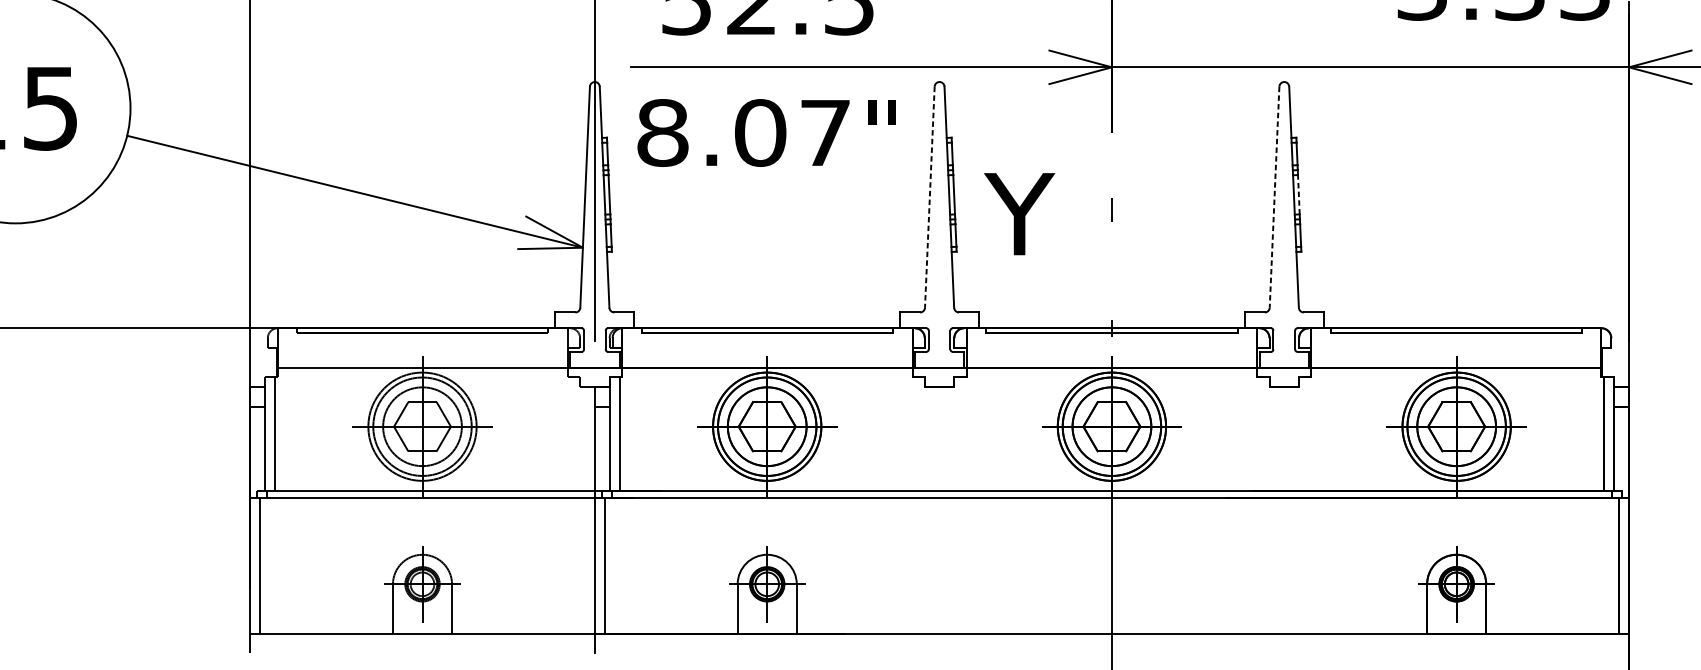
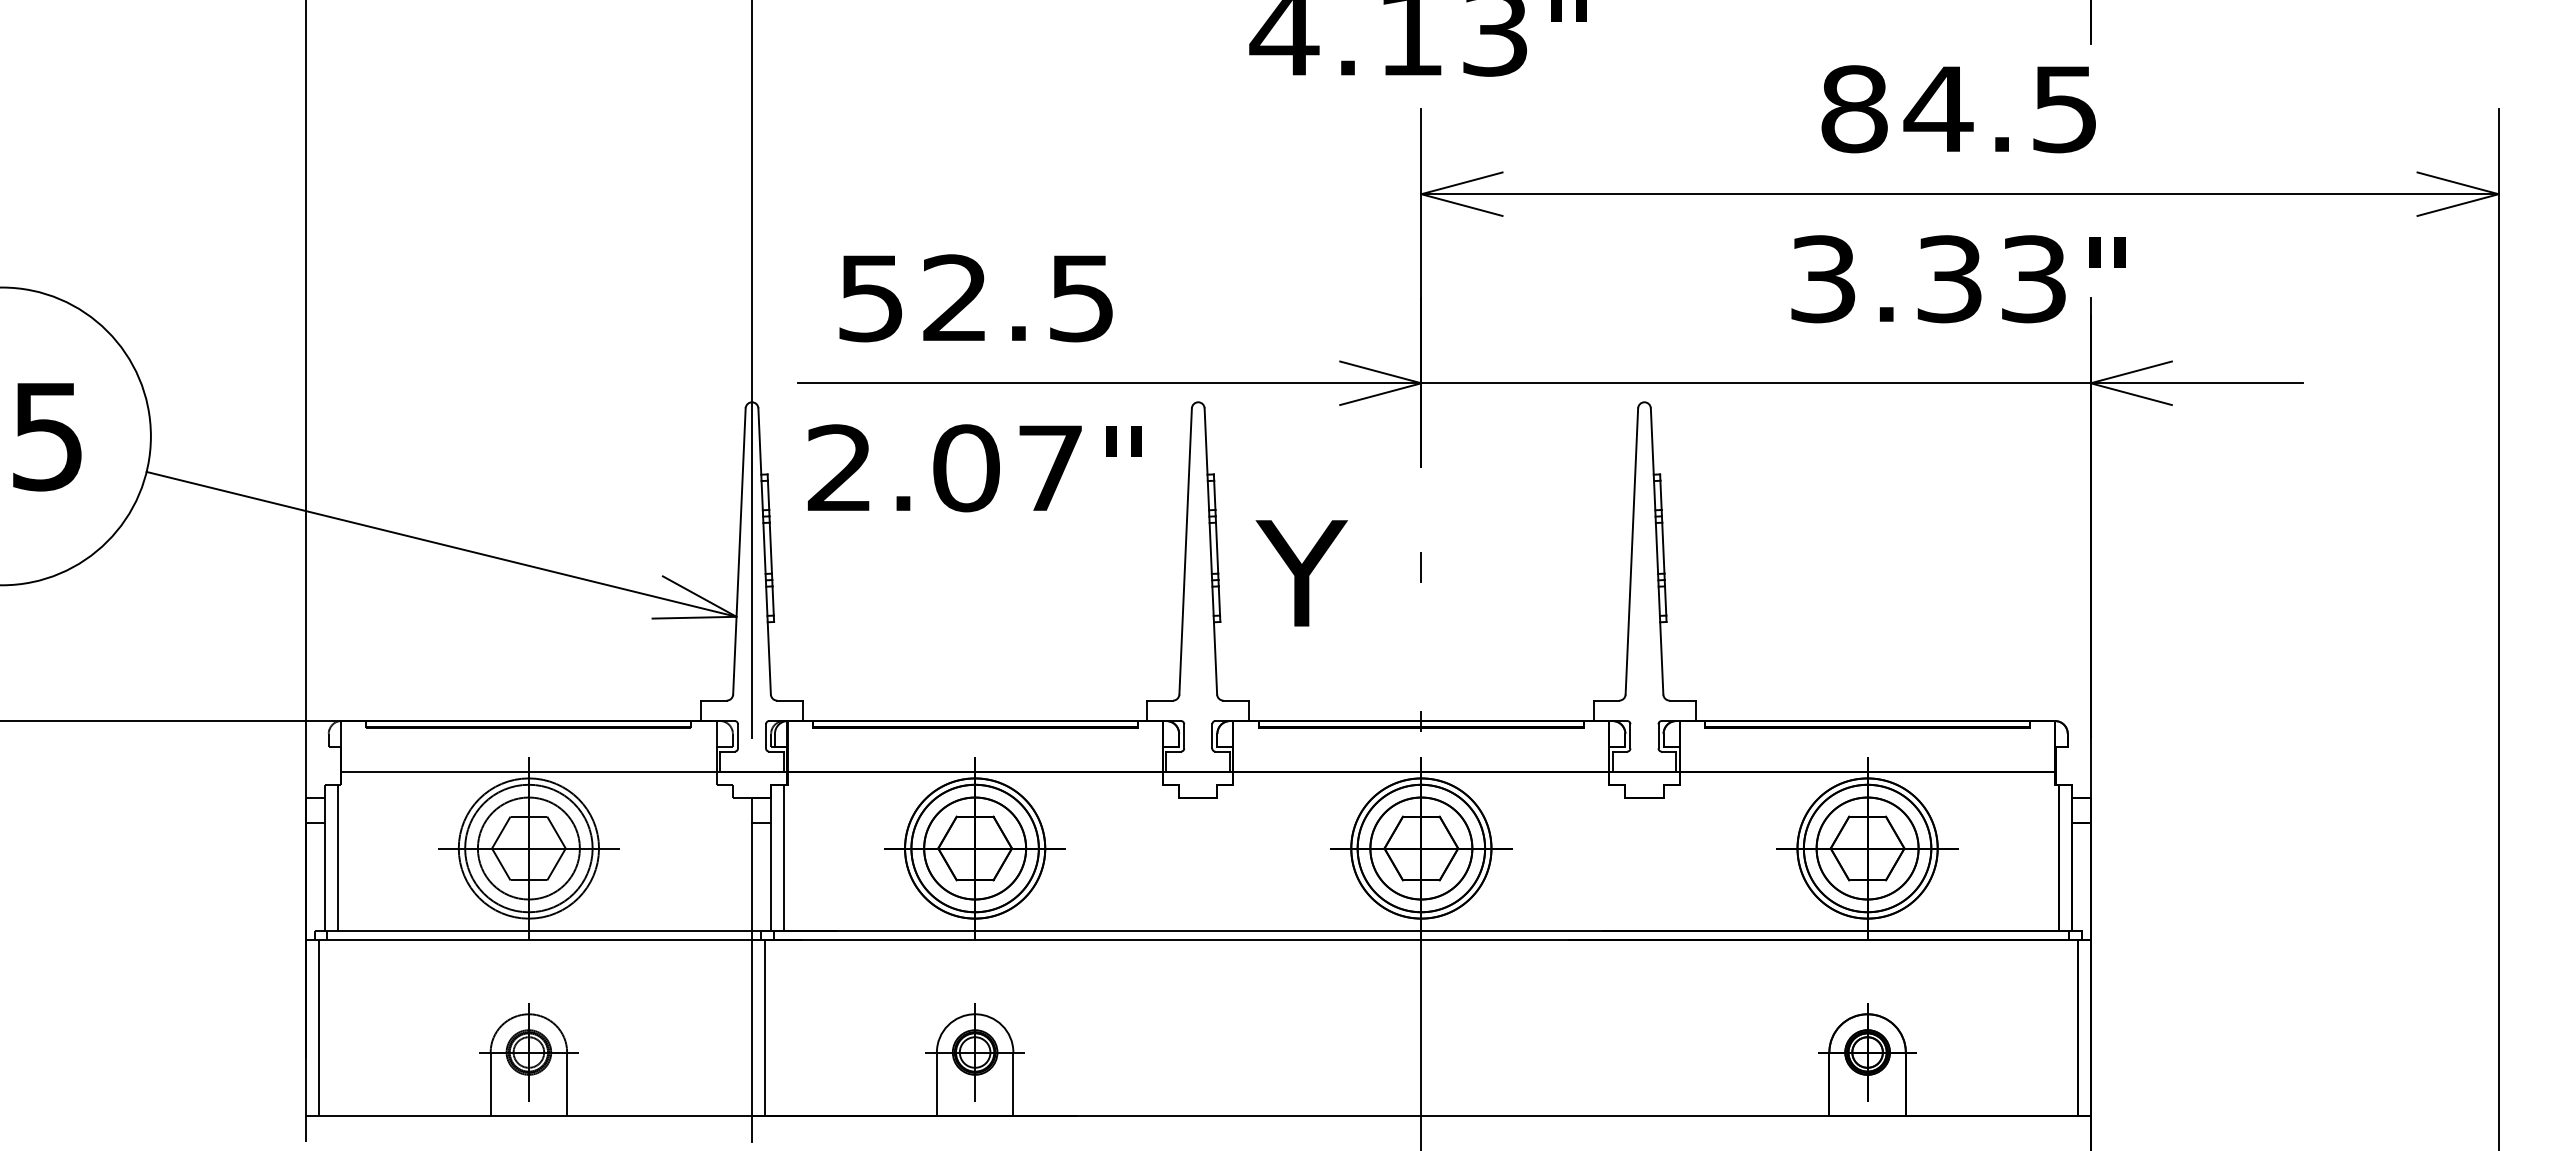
text: (663, 133) -> (840, 468), 8.07 -> 2.07
line: (1298, 194) -> (1663, 547), dashed -> solid
line: (929, 197) -> (1185, 551), dashed -> solid
line: (1274, 197) -> (1631, 551), dashed -> solid

